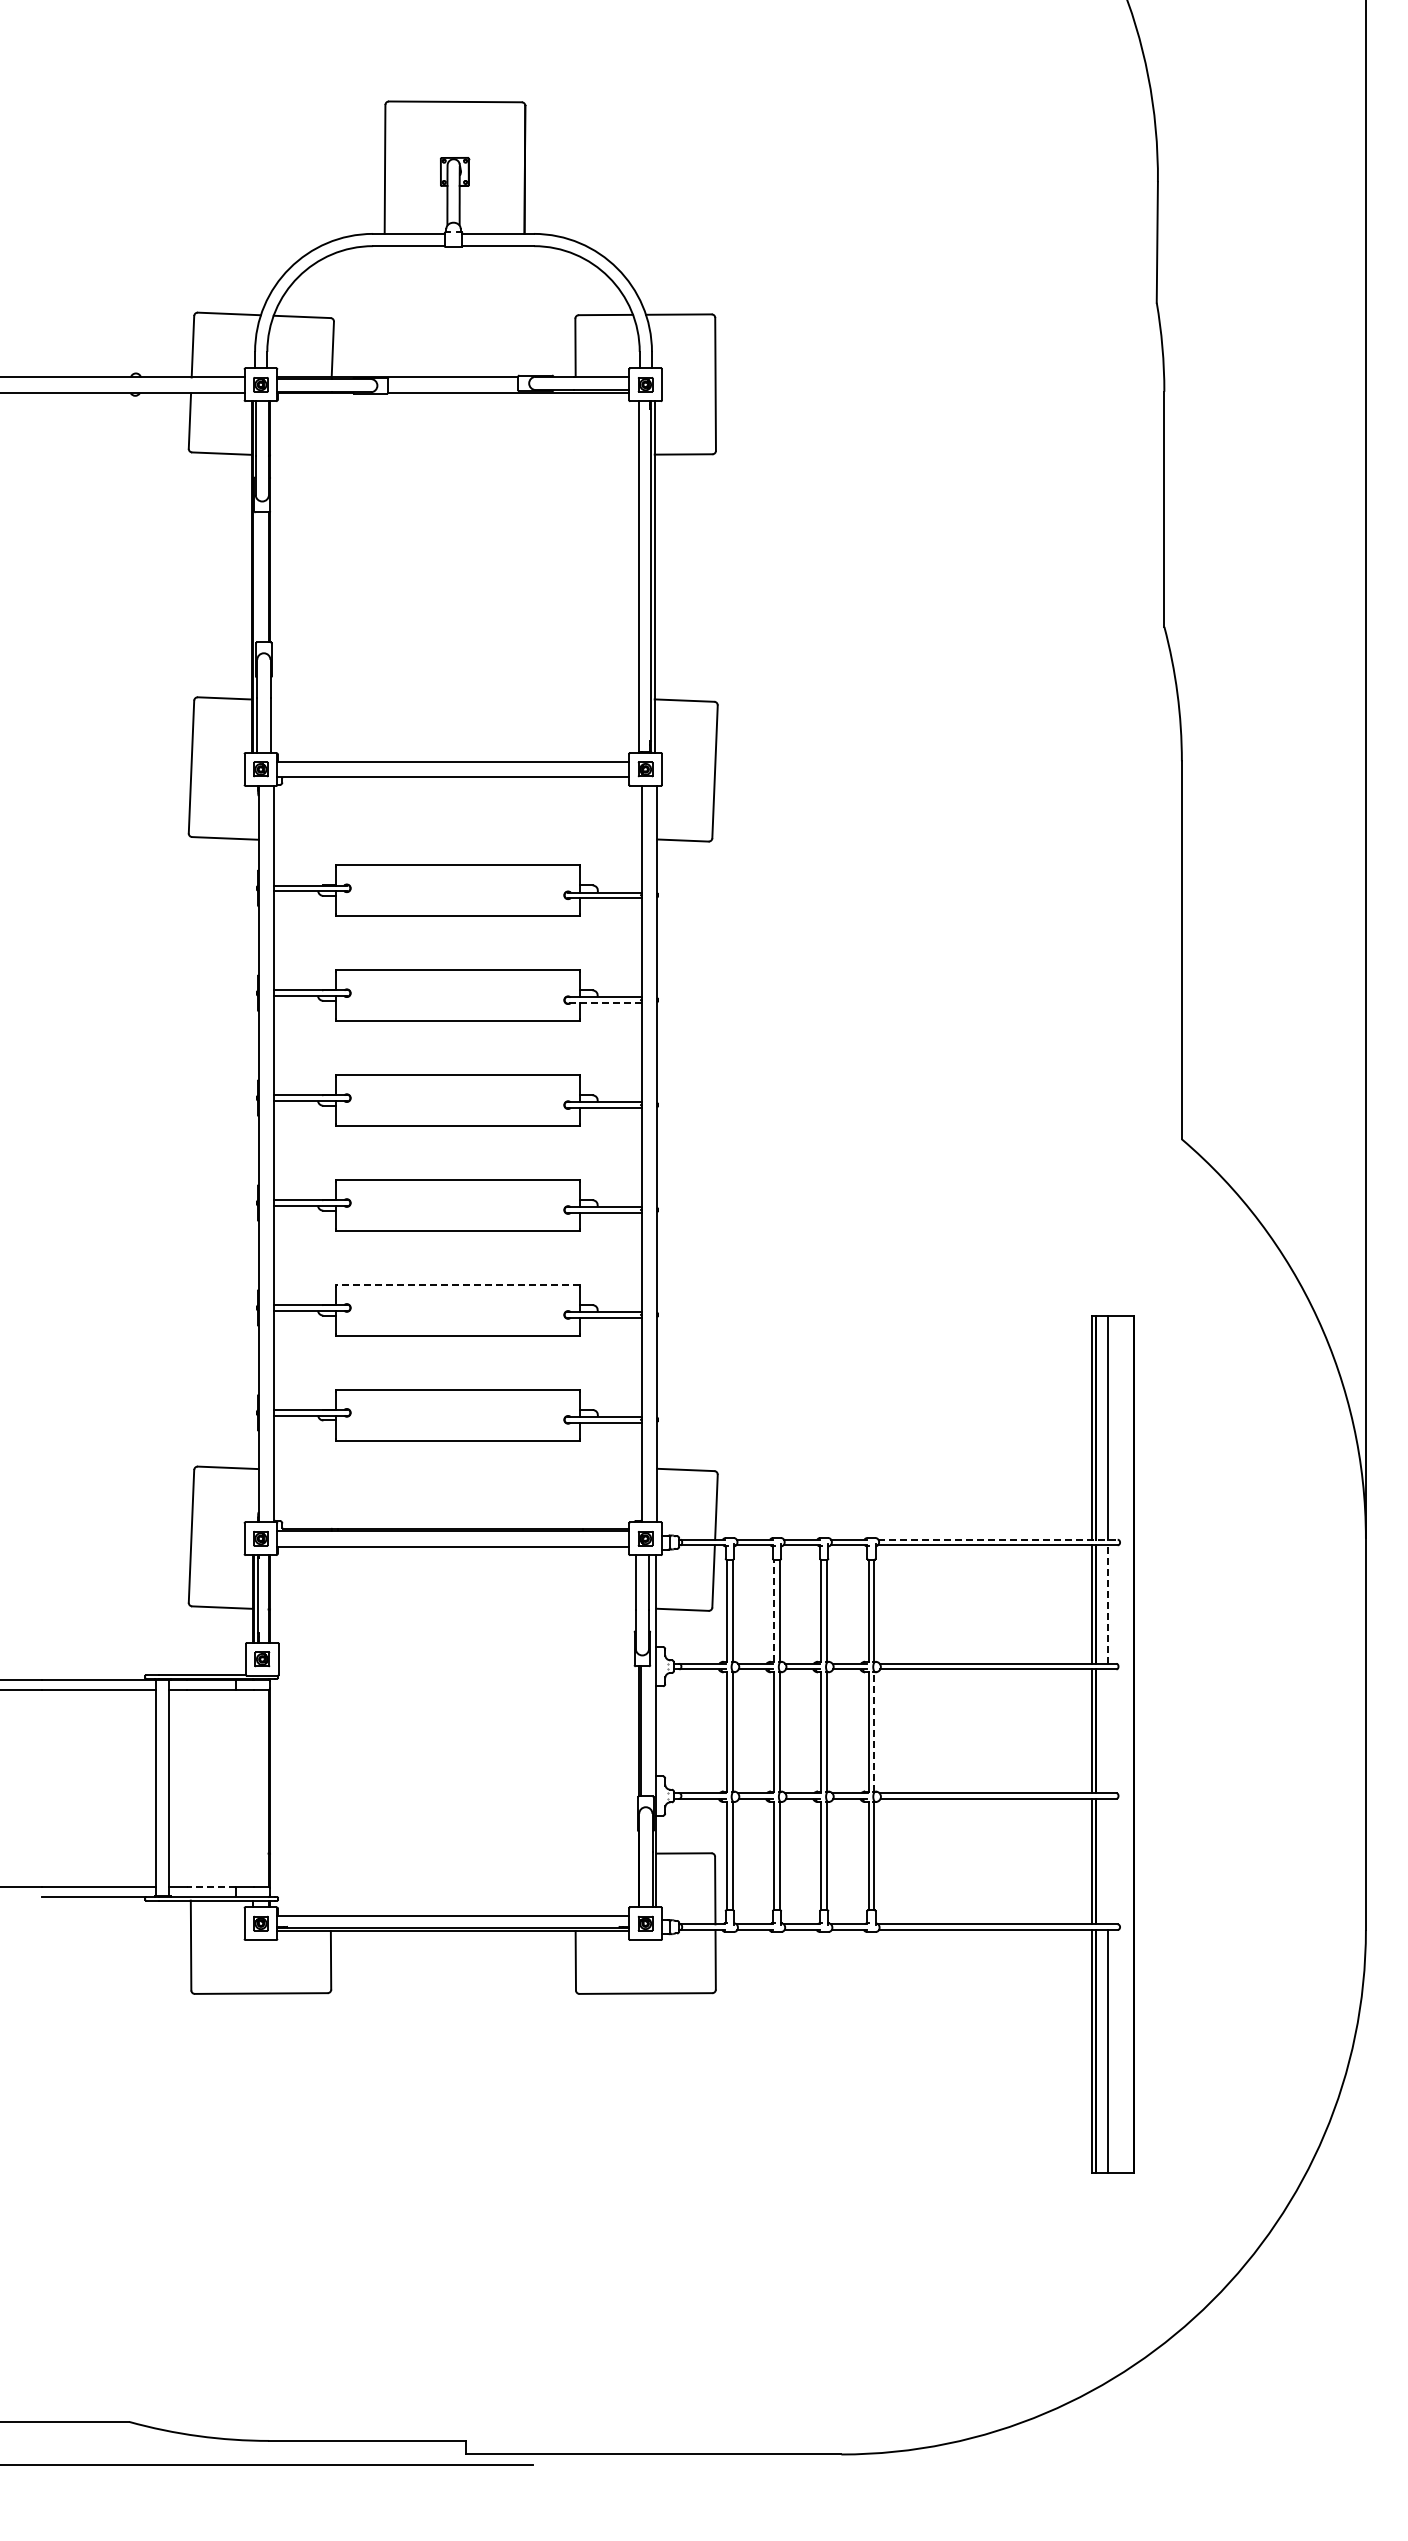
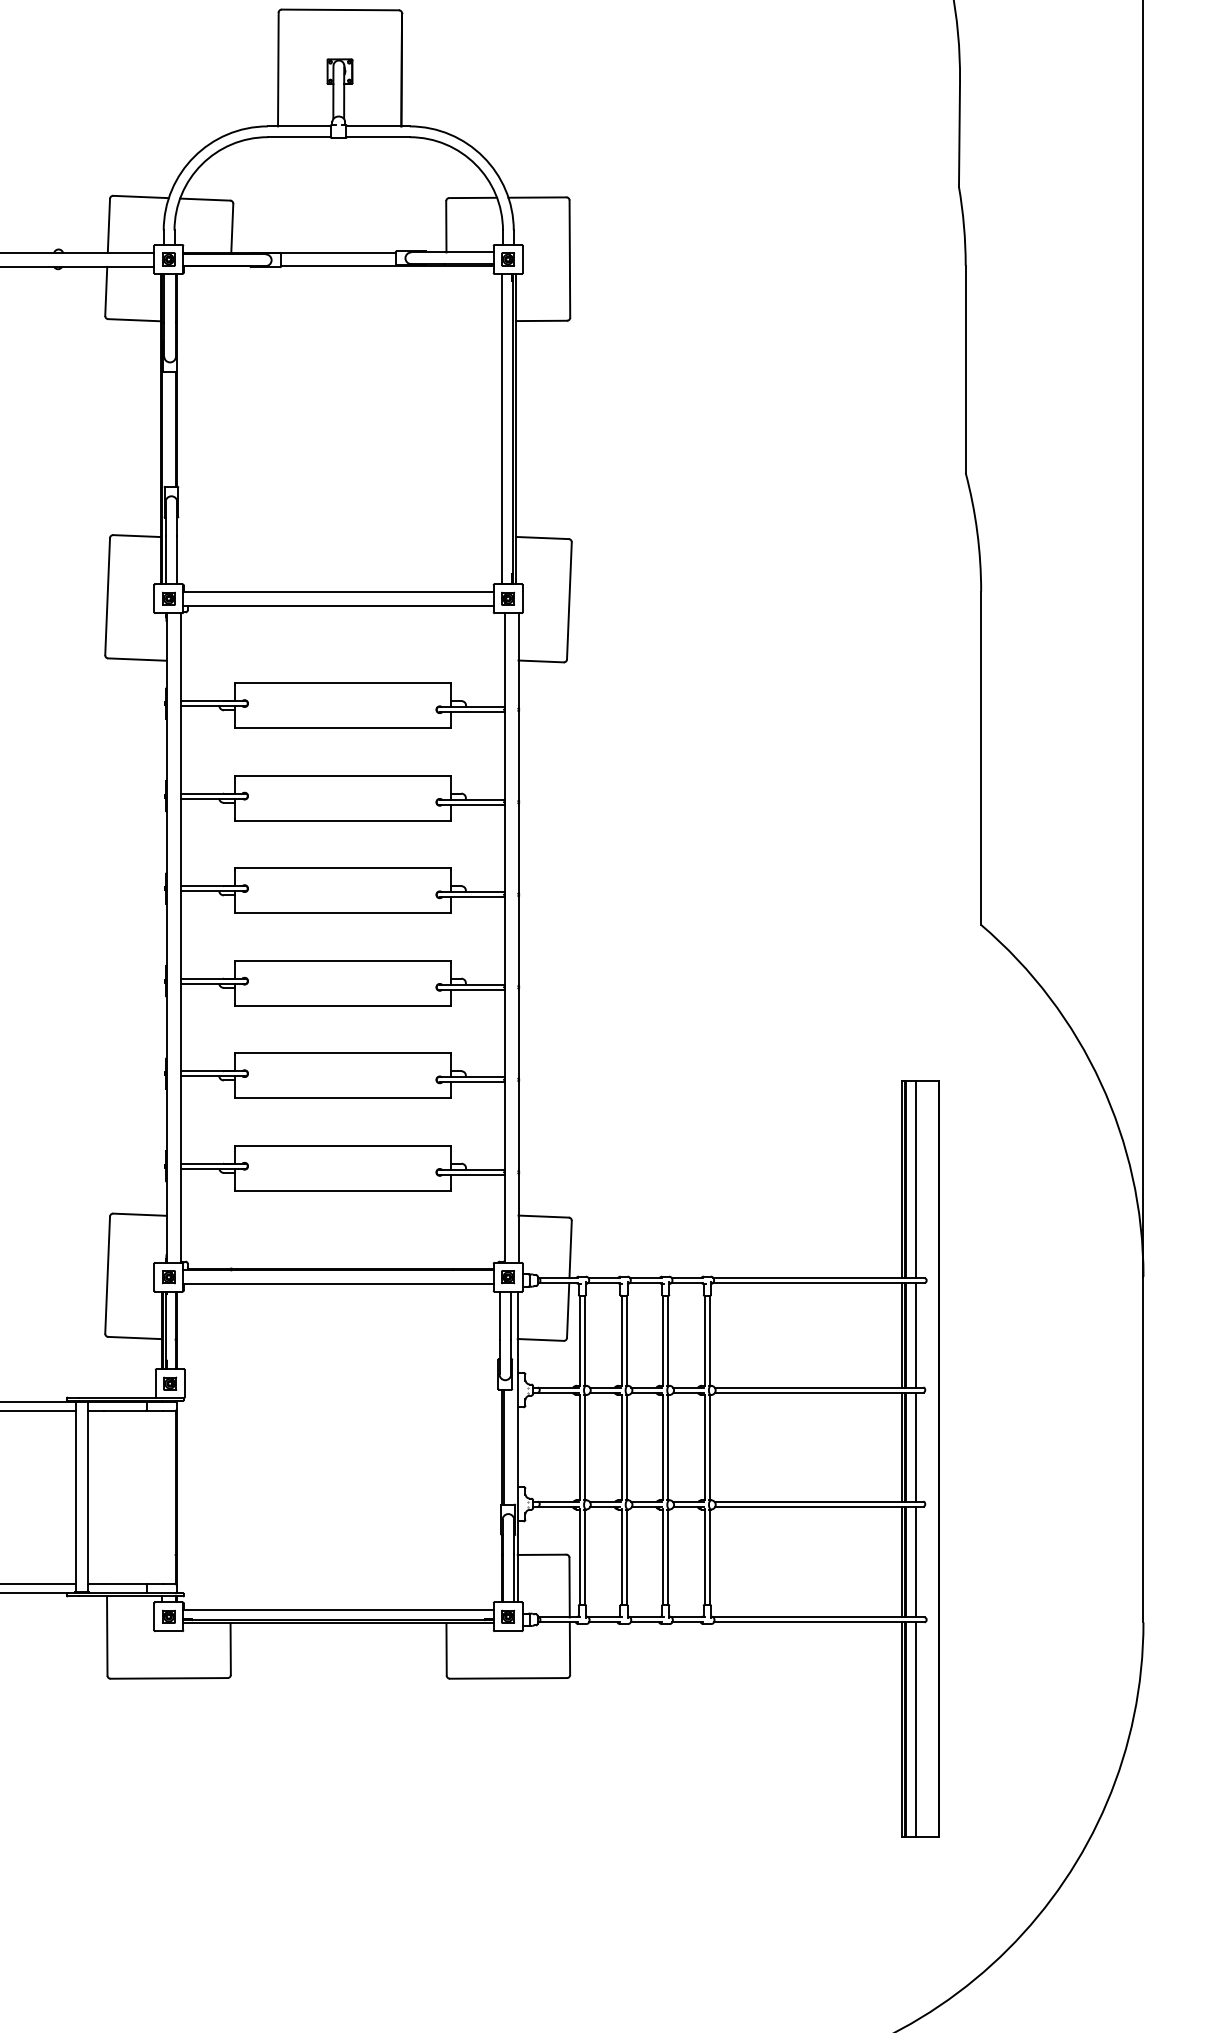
line: (604, 1003) -> (471, 805), dashed -> solid
line: (457, 1284) -> (342, 1053), dashed -> solid
line: (998, 1539) -> (819, 1277), dashed -> solid
line: (1107, 1604) -> (915, 1335), dashed -> solid
line: (774, 1610) -> (621, 1340), dashed -> solid
line: (874, 1731) -> (710, 1447), dashed -> solid
line: (1107, 1731) -> (915, 1447), added
line: (1107, 1861) -> (915, 1561), added
line: (211, 1886) -> (125, 1583), dashed -> solid

